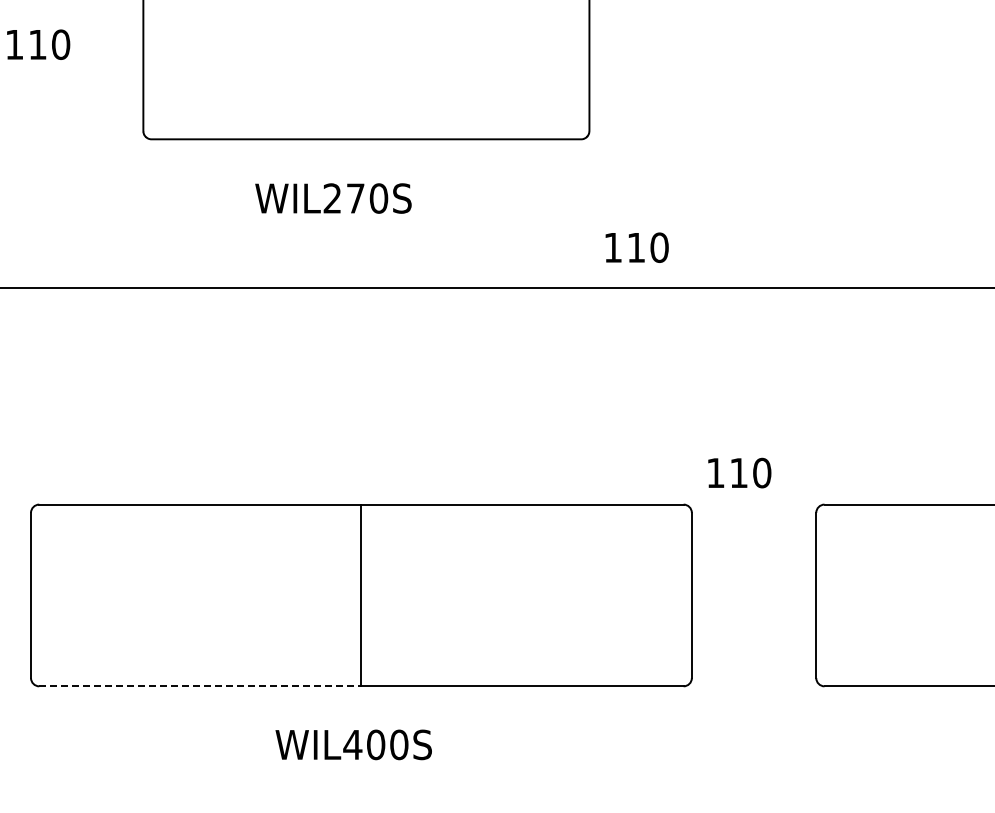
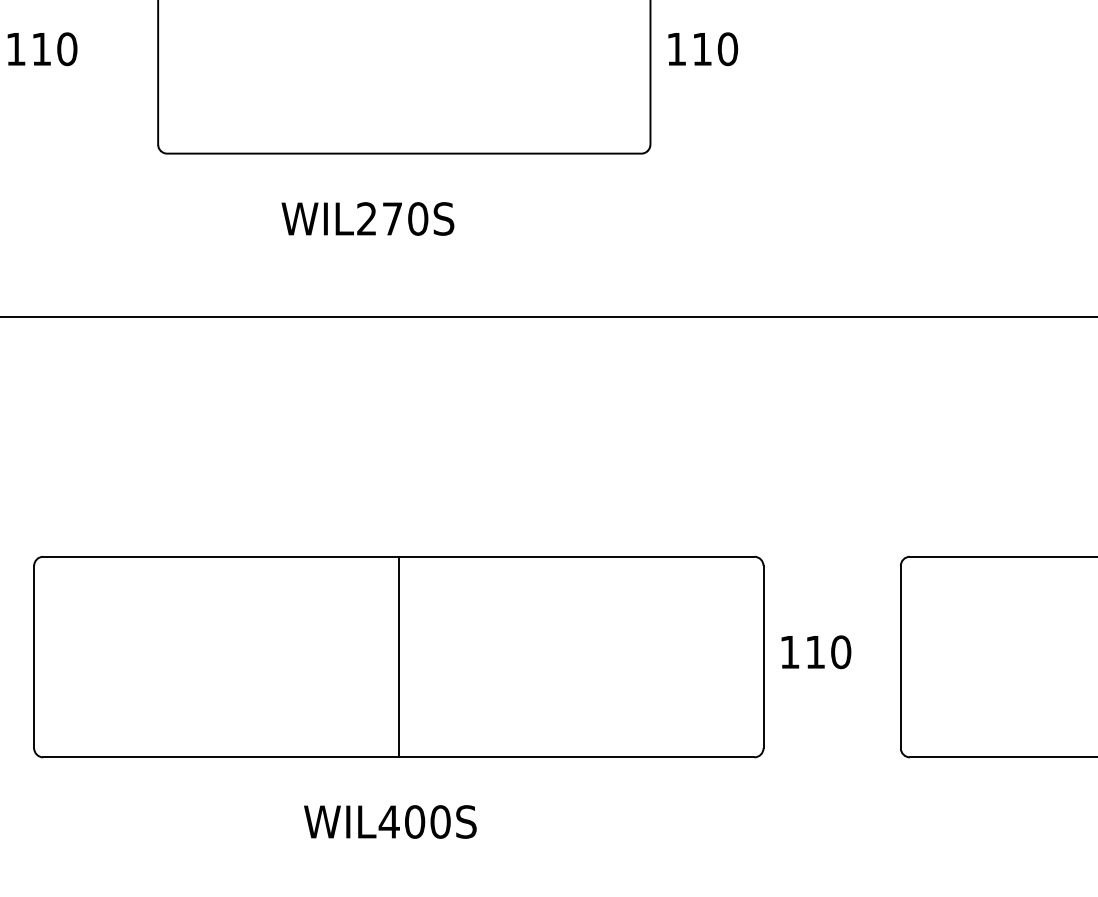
text: (636, 247) -> (702, 48), moved
text: (739, 472) -> (816, 651), moved
line: (200, 686) -> (221, 757), dashed -> solid

